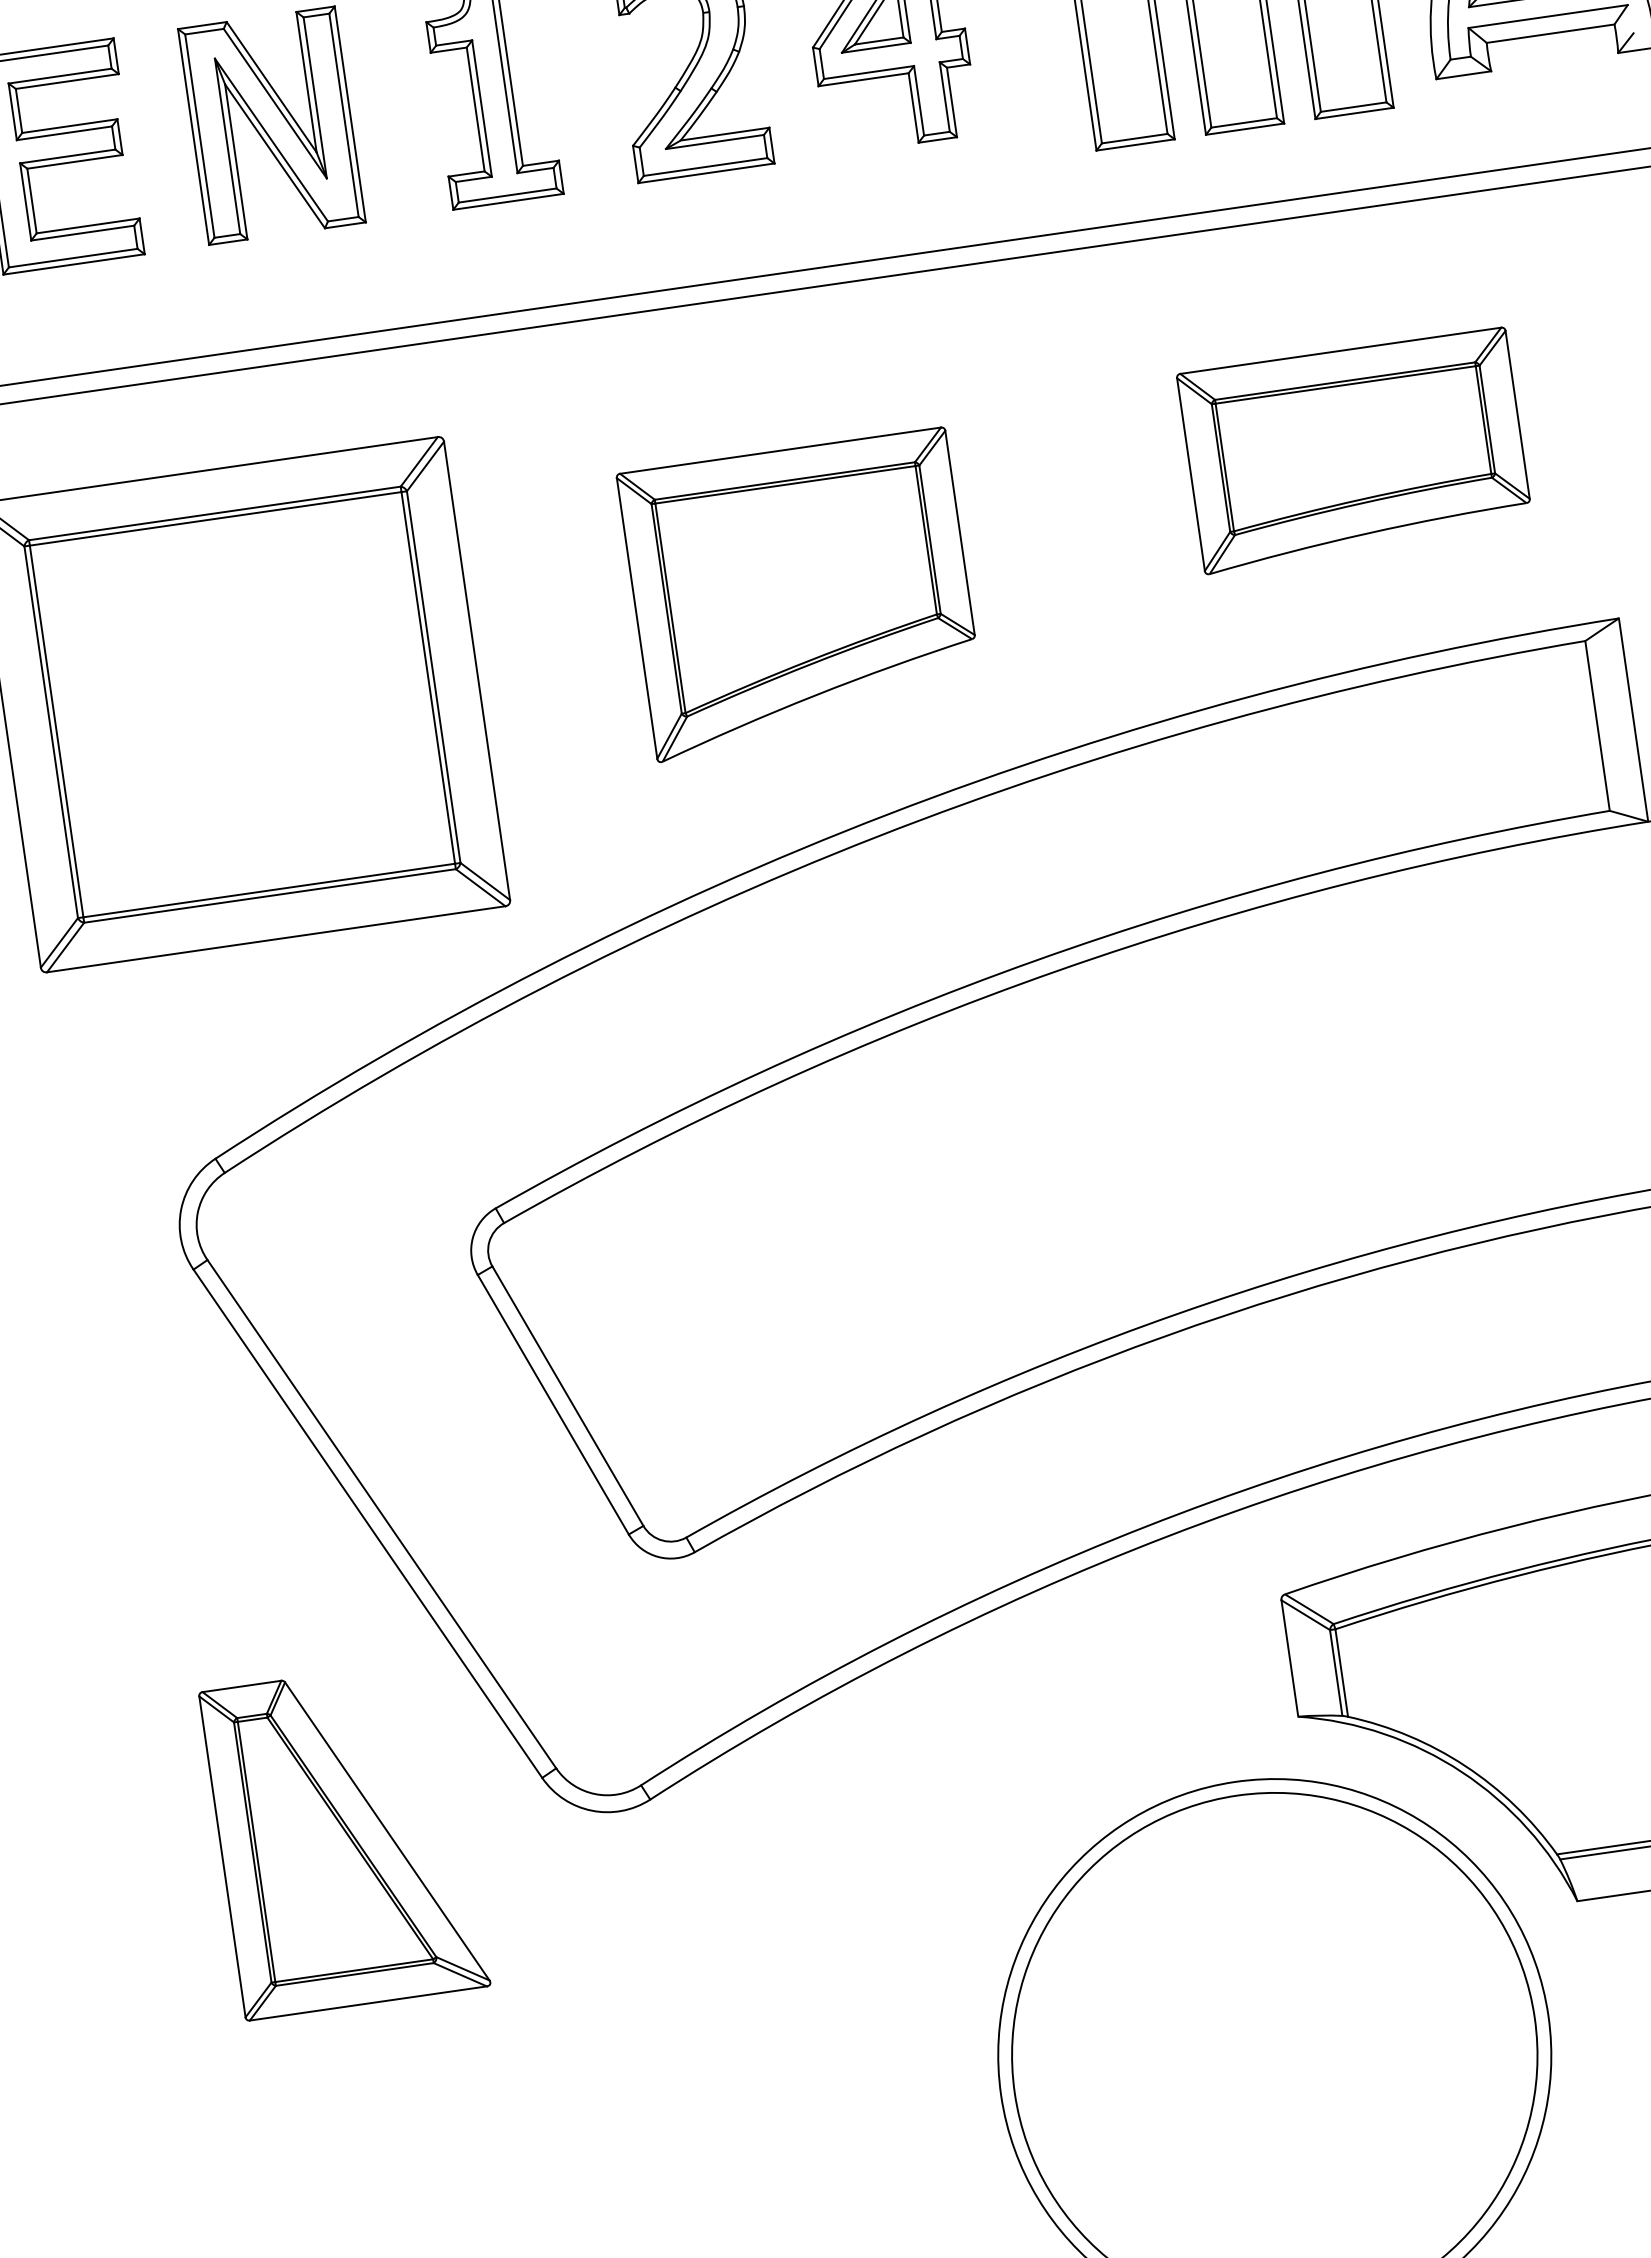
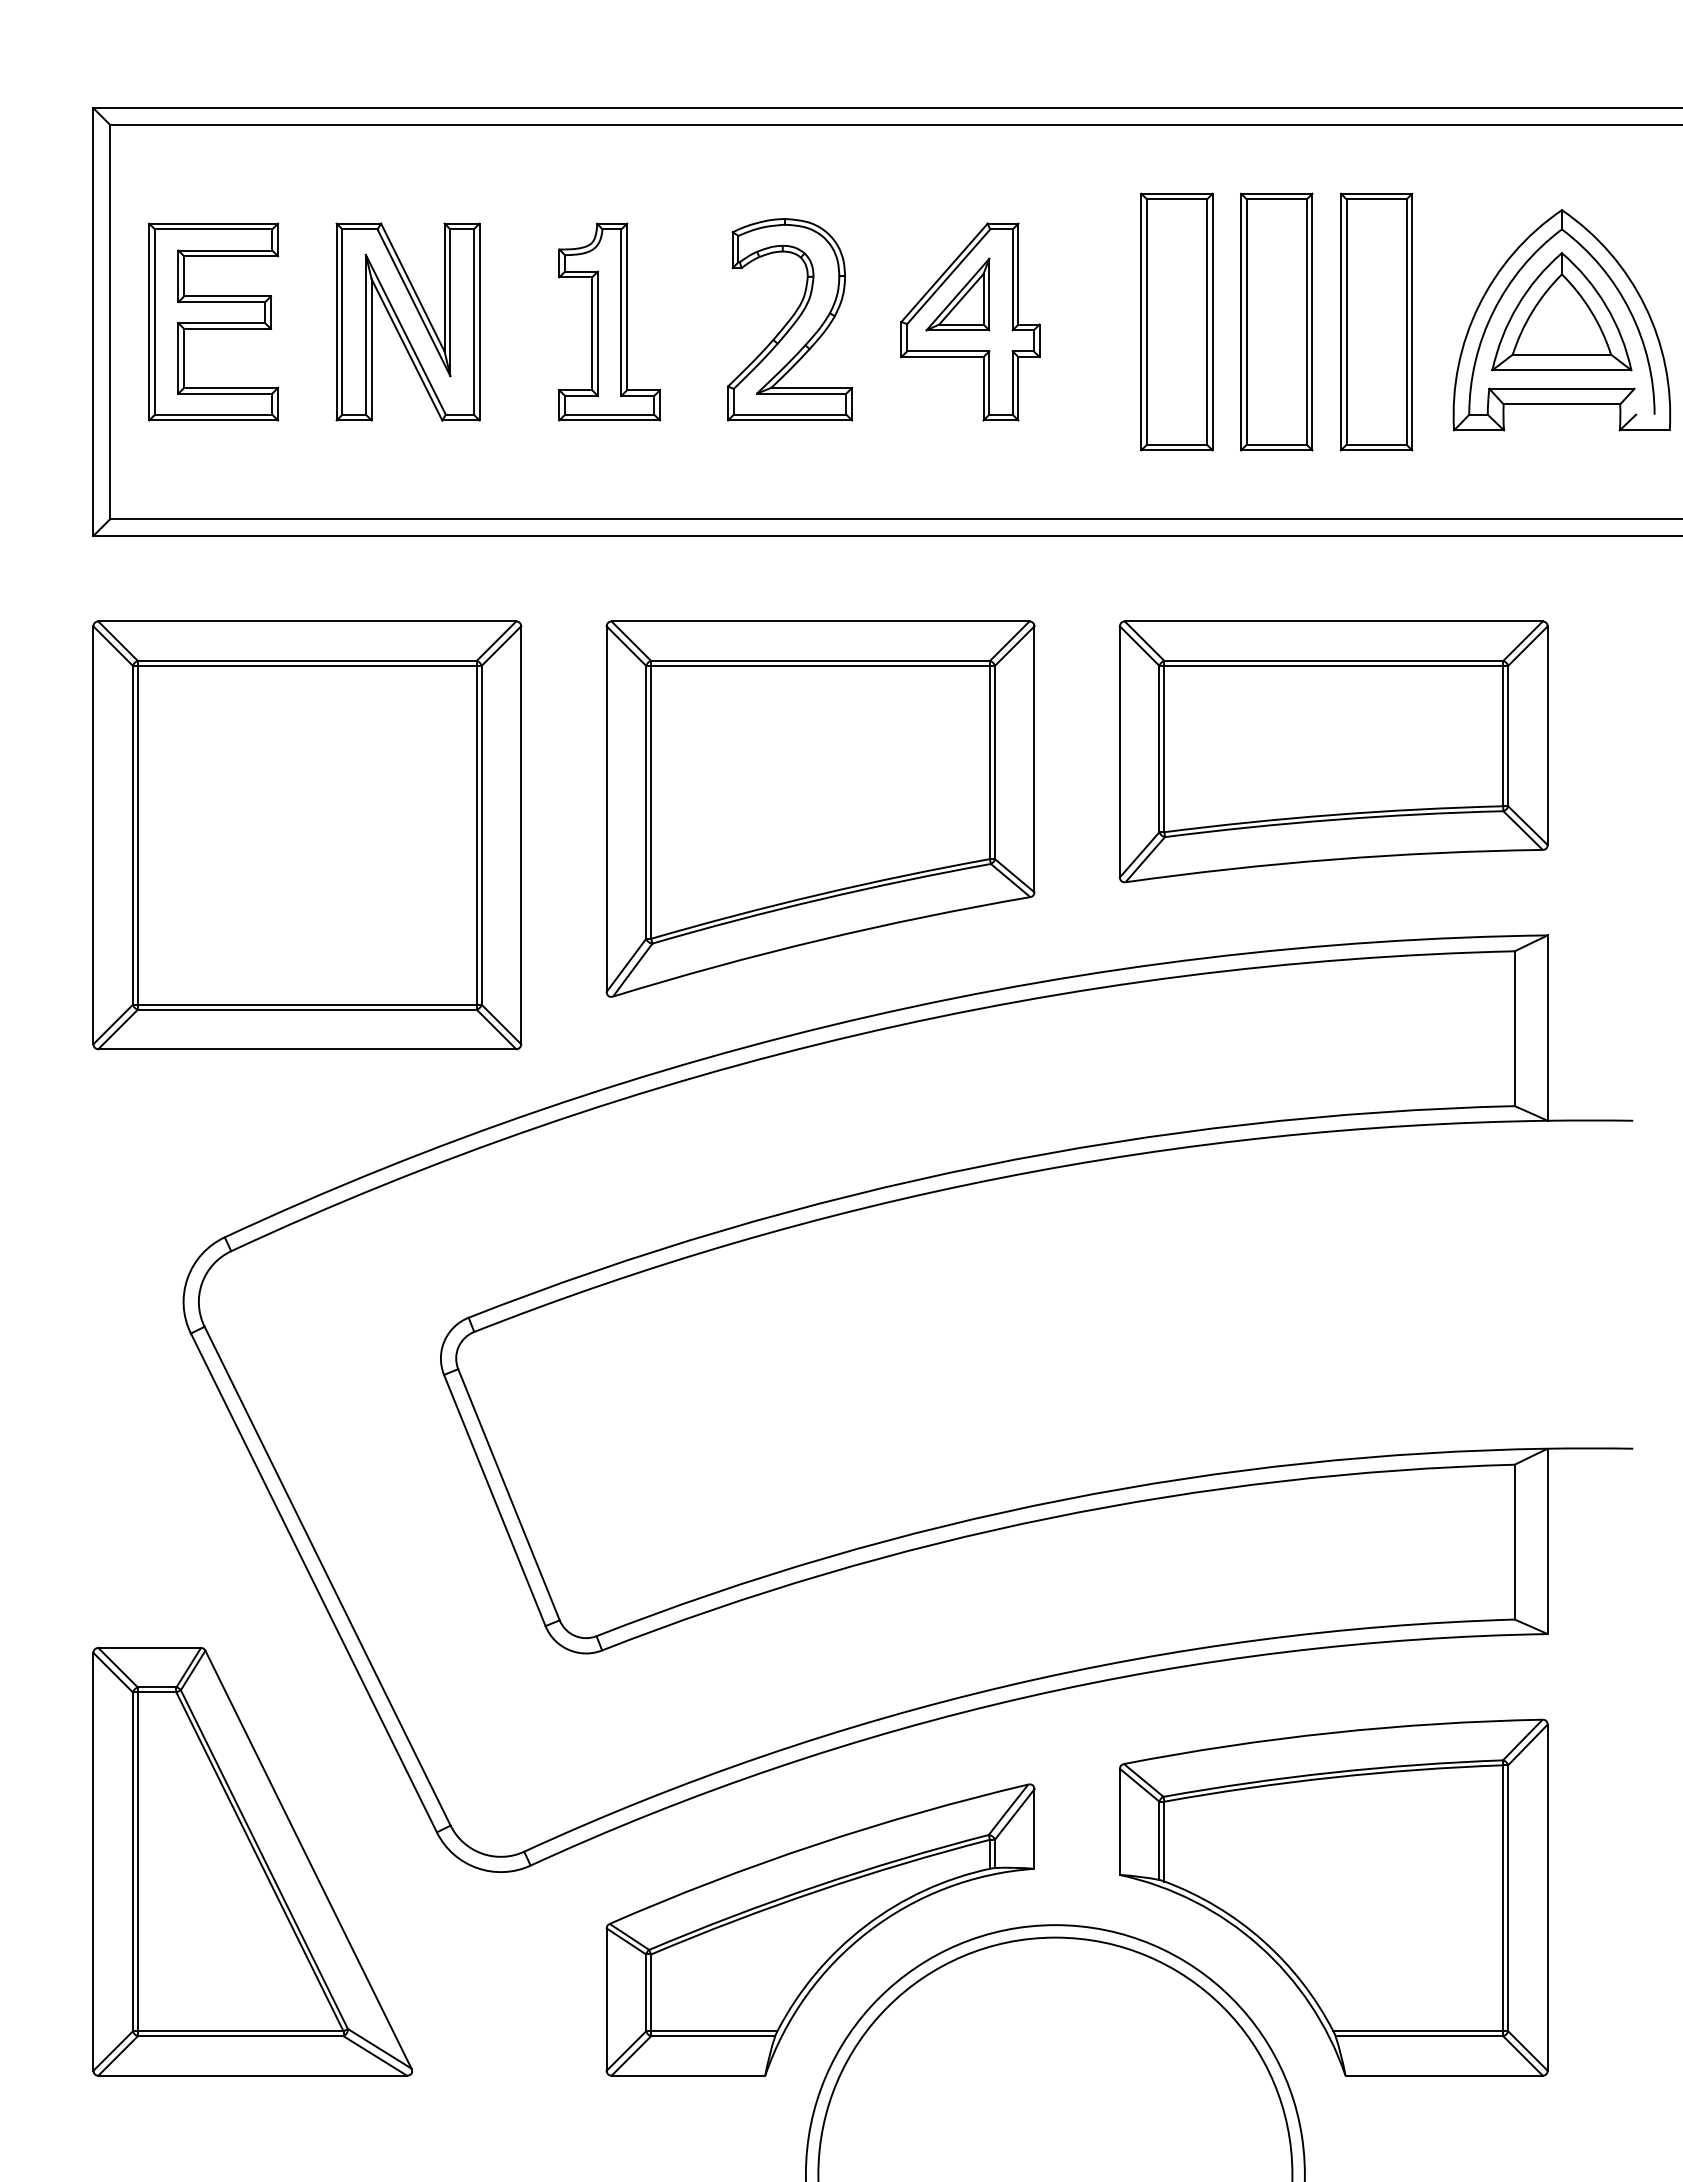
part: (1354, 450) -> (1333, 751), size x1.43
part: (801, 594) -> (820, 808), size x1.43
part: (978, 1823) -> (820, 1929), added
part: (344, 1839) -> (252, 1861), size x1.43

